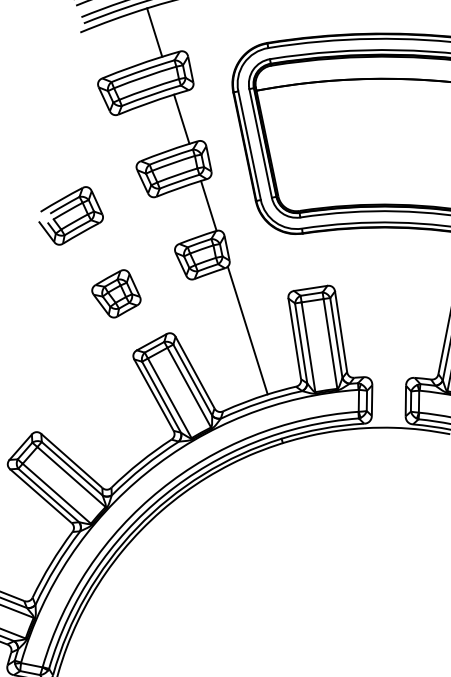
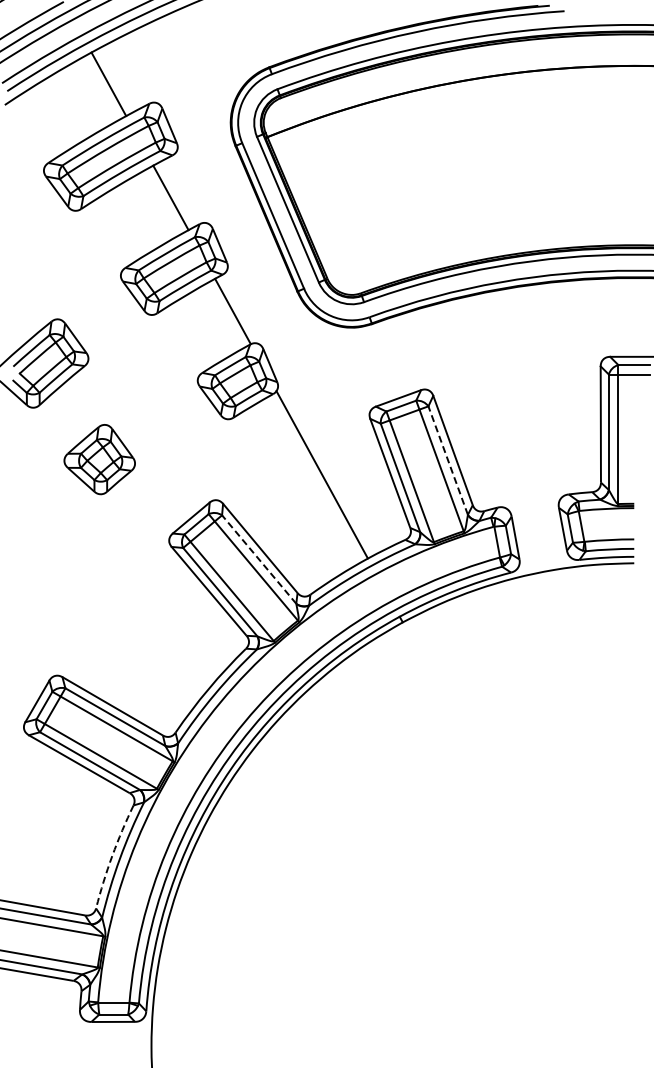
part: (116, 293) -> (99, 459), moved
line: (336, 338) -> (448, 460), solid -> dashed
line: (192, 380) -> (259, 559), solid -> dashed
arc: (51, 564) -> (112, 856), solid -> dashed

